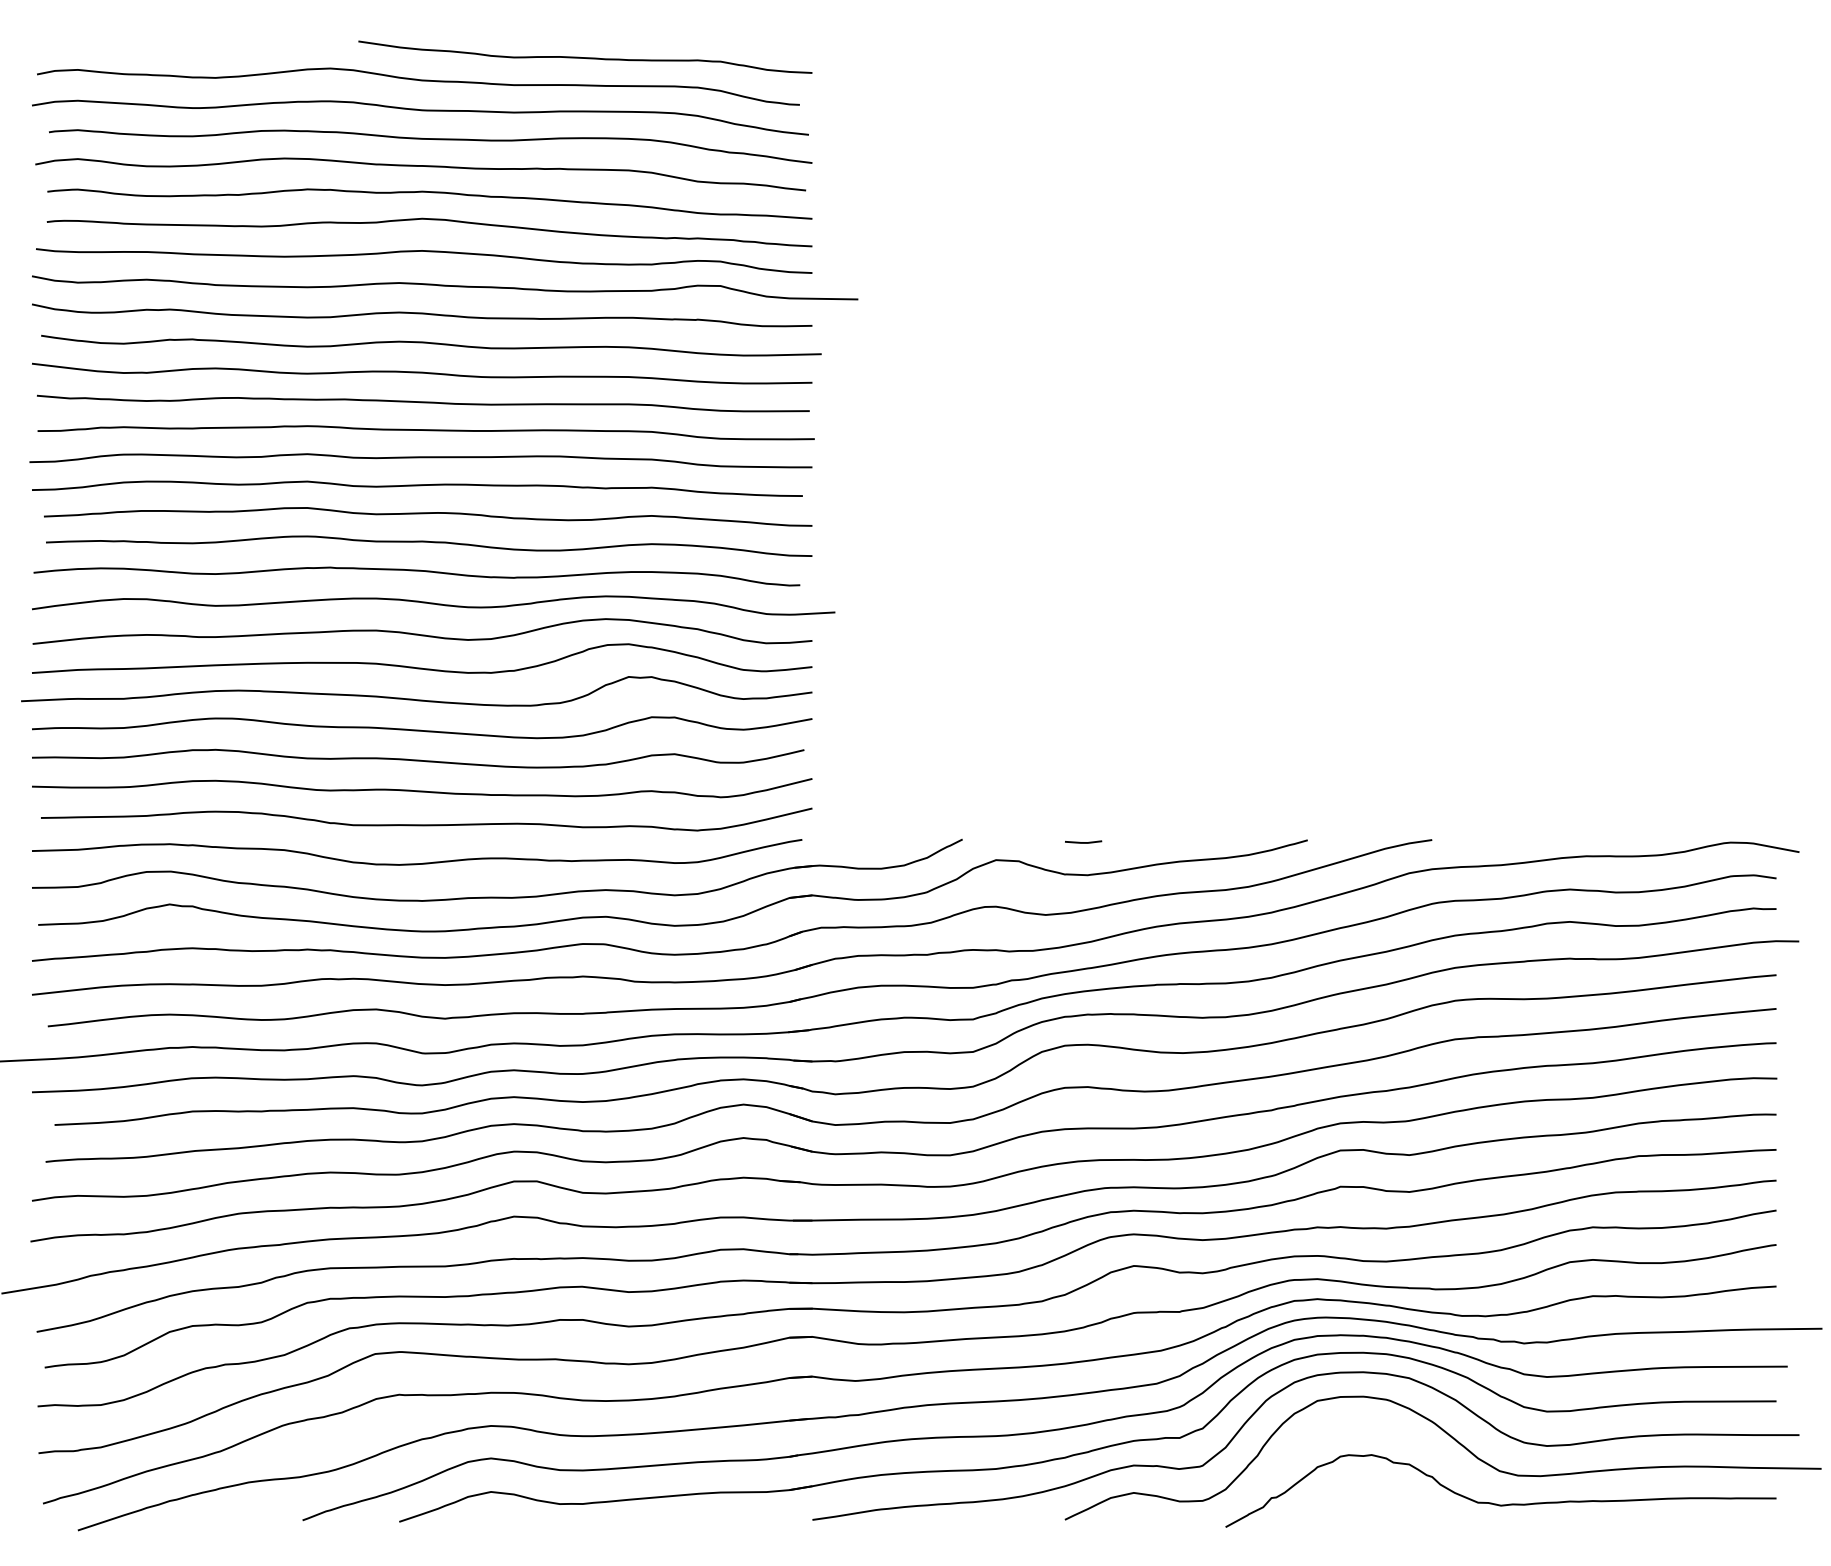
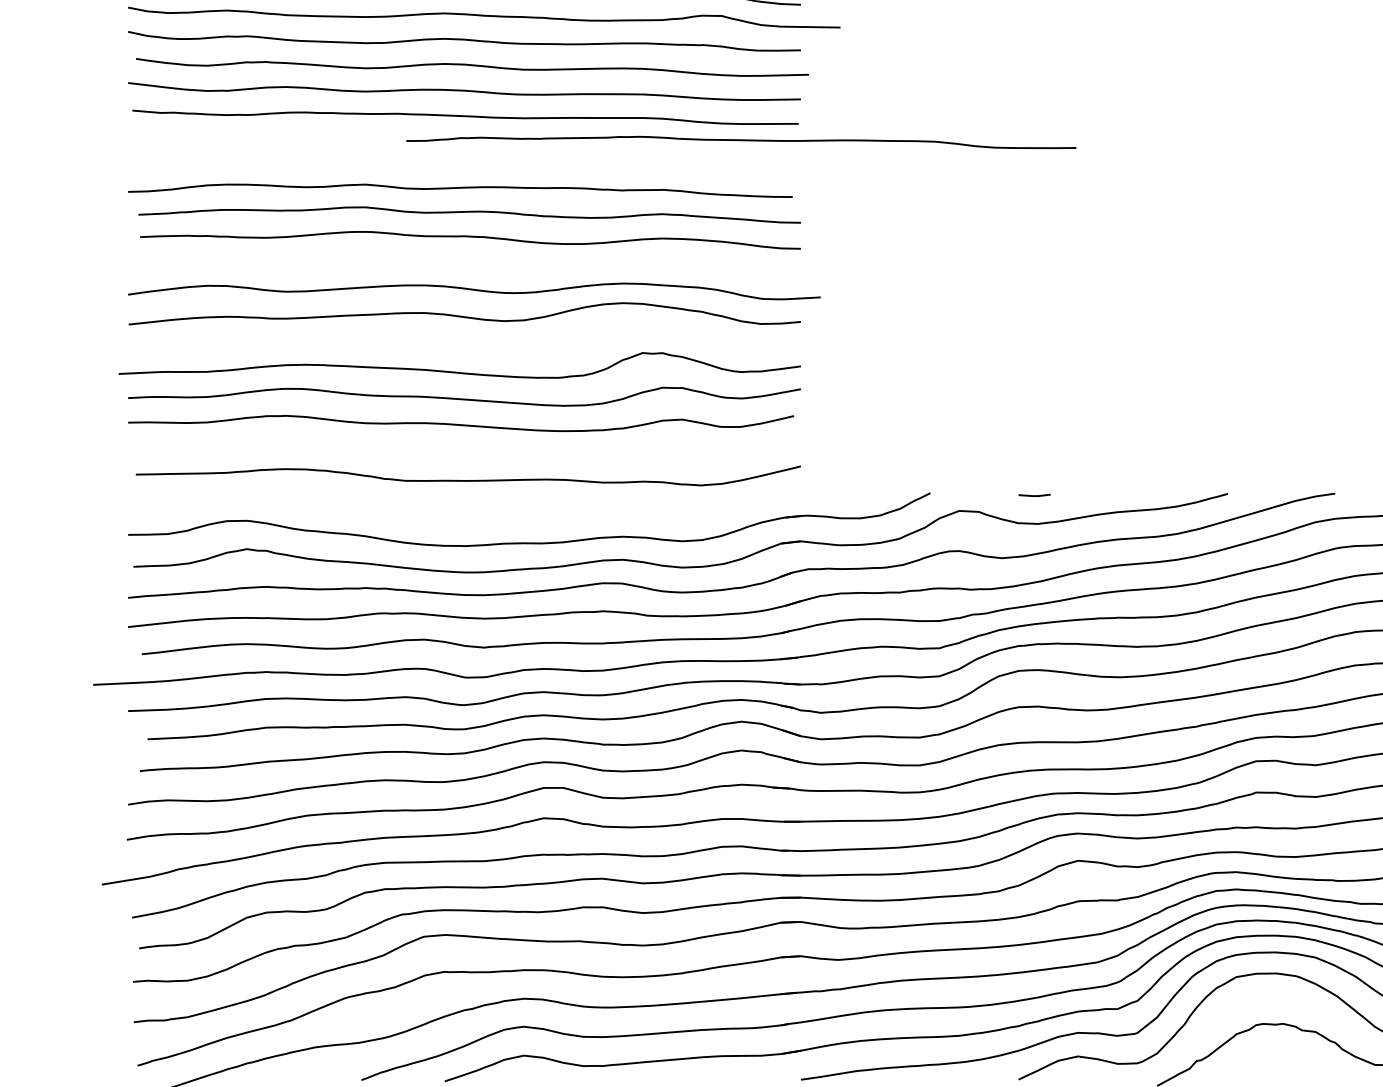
curve: (425, 430) -> (740, 140), moved
curve: (420, 458) -> (463, 164), removed
curve: (416, 571) -> (459, 262), removed
curve: (422, 667) -> (464, 344), removed
curve: (422, 790) -> (464, 450), removed
curve: (417, 863) -> (460, 513), removed

